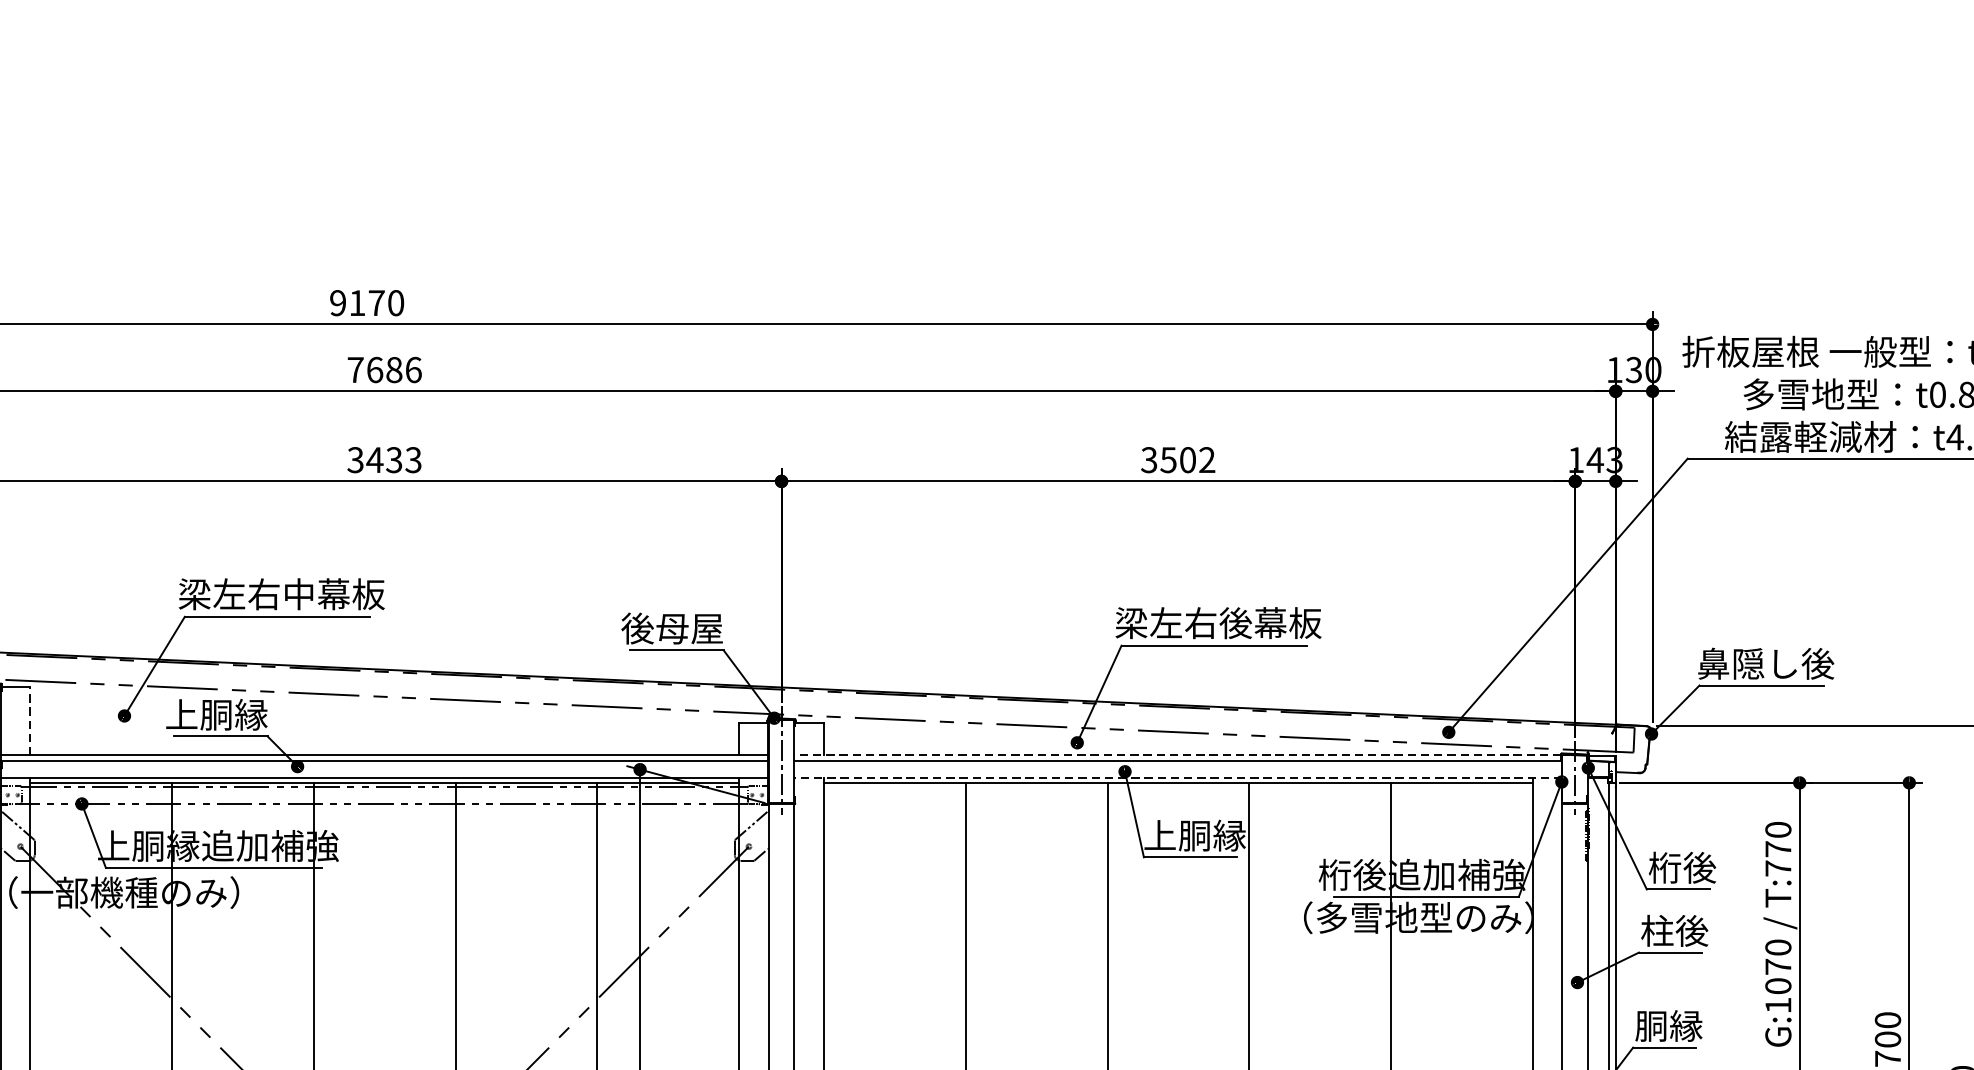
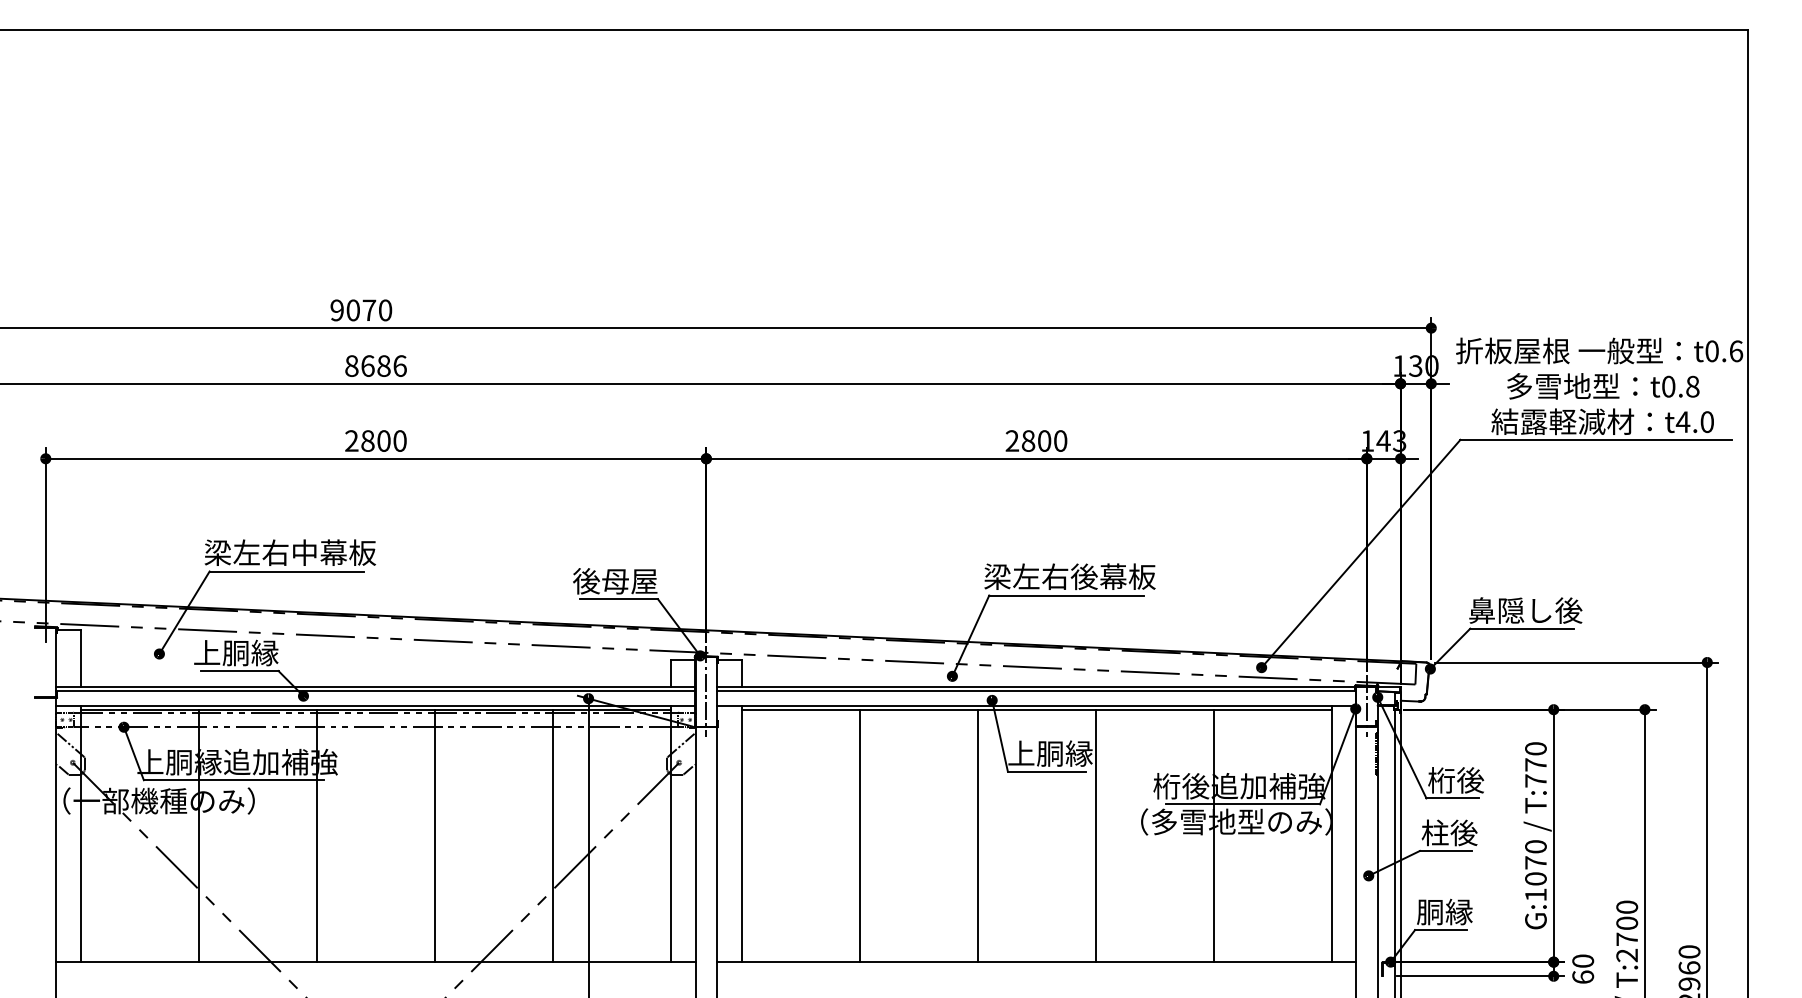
text: (356, 303) -> (352, 310), 9170 -> 9070
text: (355, 369) -> (351, 365), 7686 -> 8686
text: (384, 459) -> (375, 440), 3433 -> 2800
text: (1178, 459) -> (1036, 440), 3502 -> 2800
line: (30, 721) -> (81, 658), dashed -> solid
line: (1177, 755) -> (1035, 686), dashed -> solid
line: (1178, 777) -> (1036, 705), dashed -> solid

